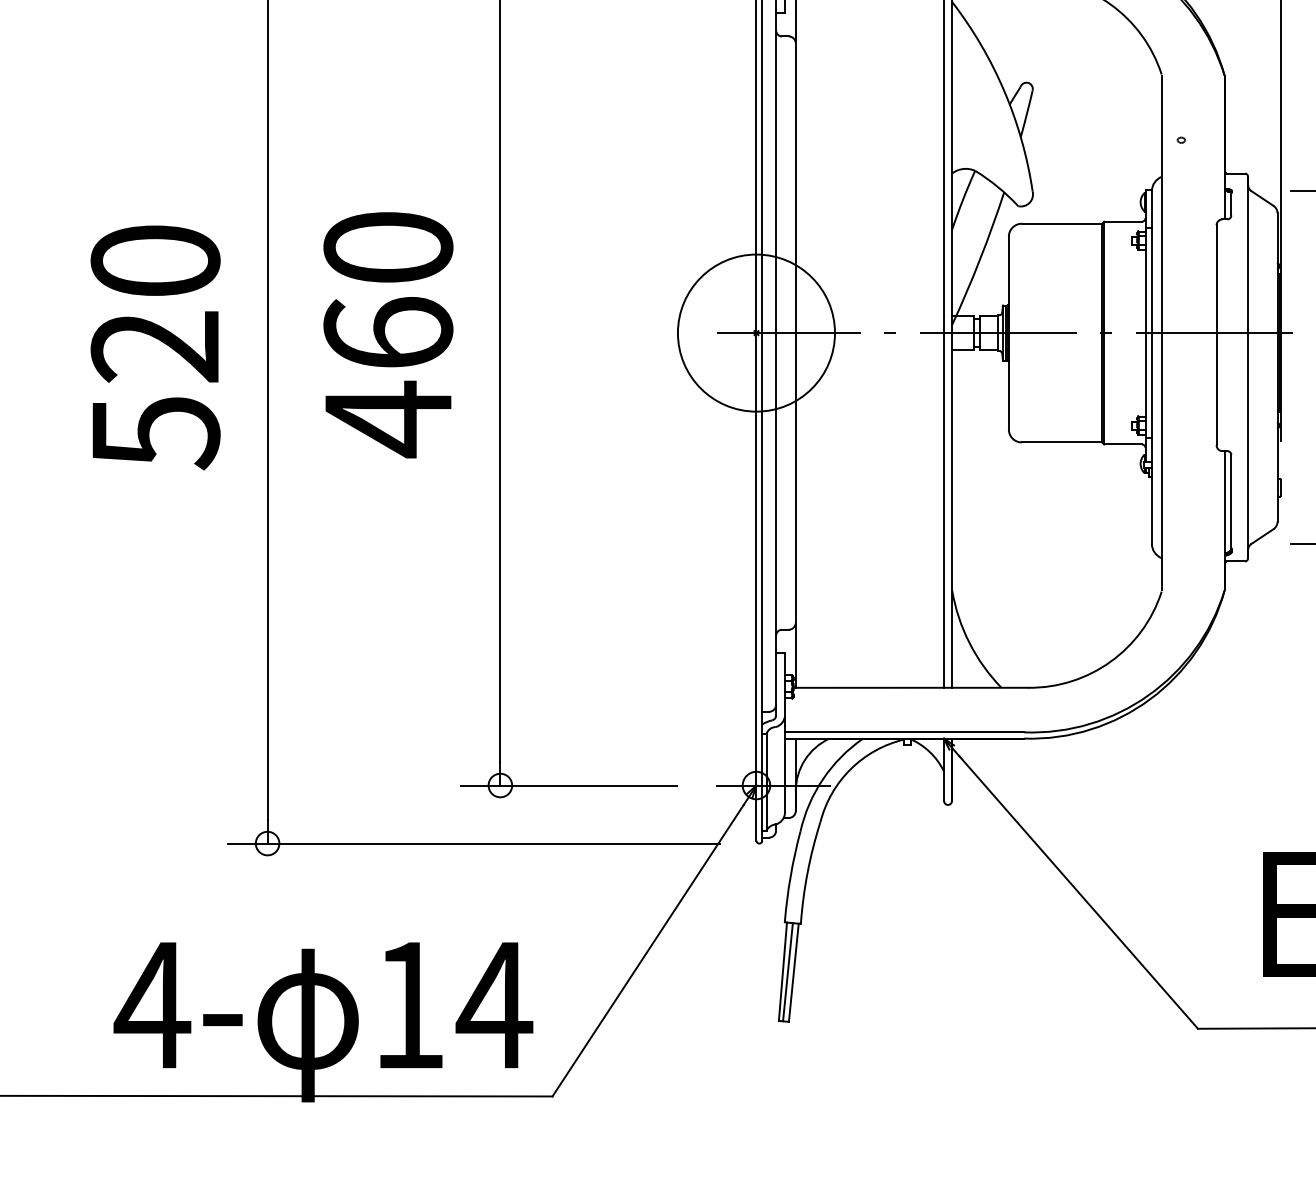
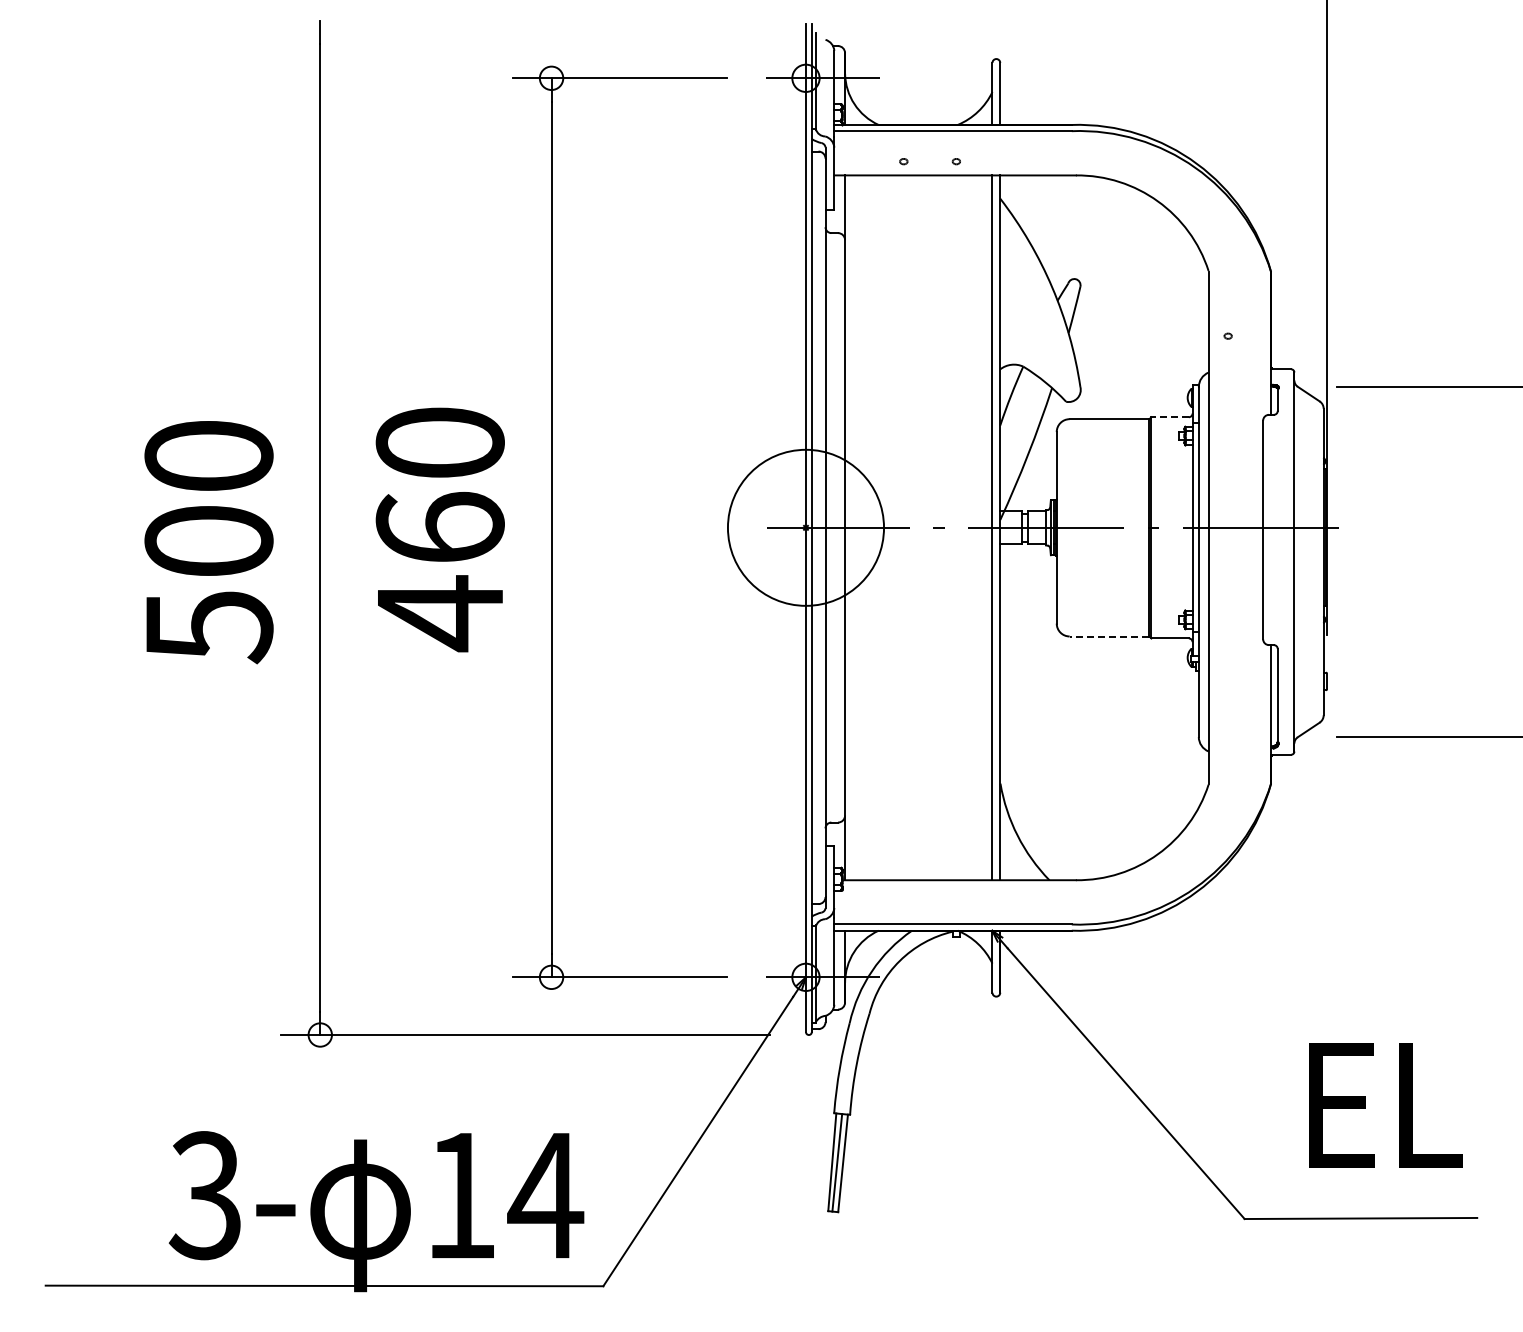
line: (1123, 222) -> (1170, 417), solid -> dashed
text: (155, 346) -> (208, 541), 520 -> 500
line: (1061, 442) -> (1109, 636), solid -> dashed
text: (152, 1005) -> (205, 1195), 4- -> 3-

